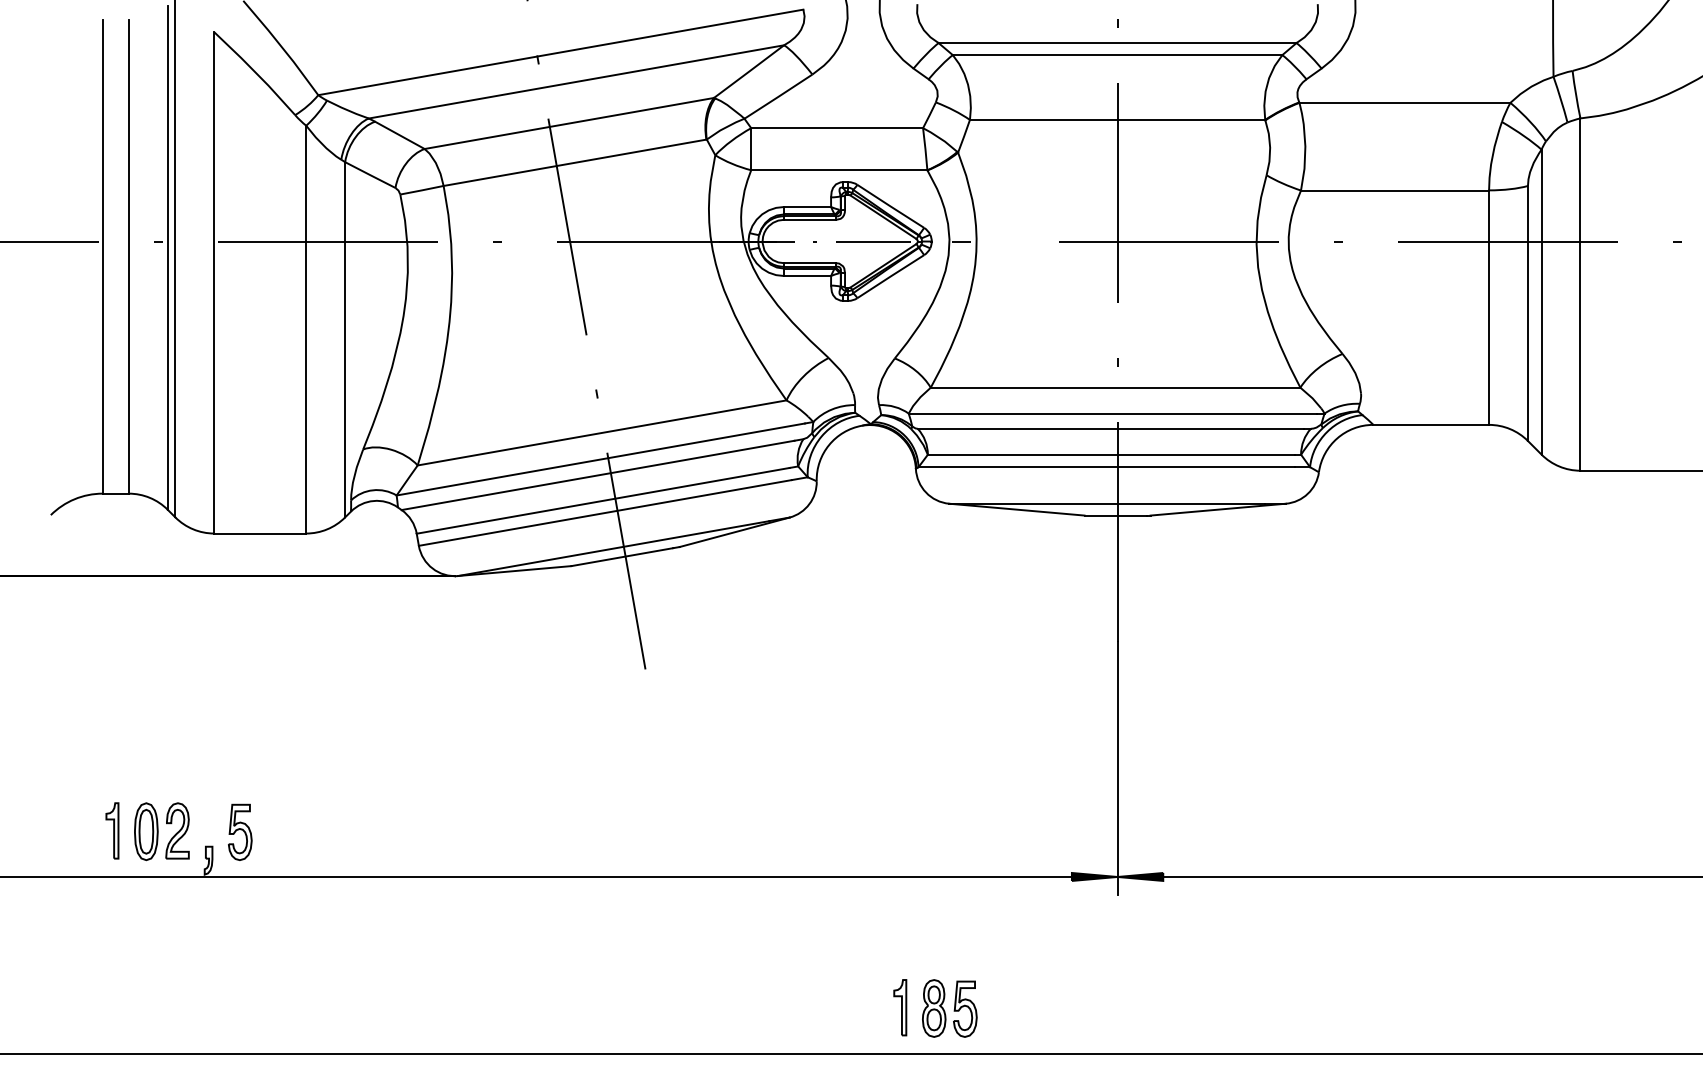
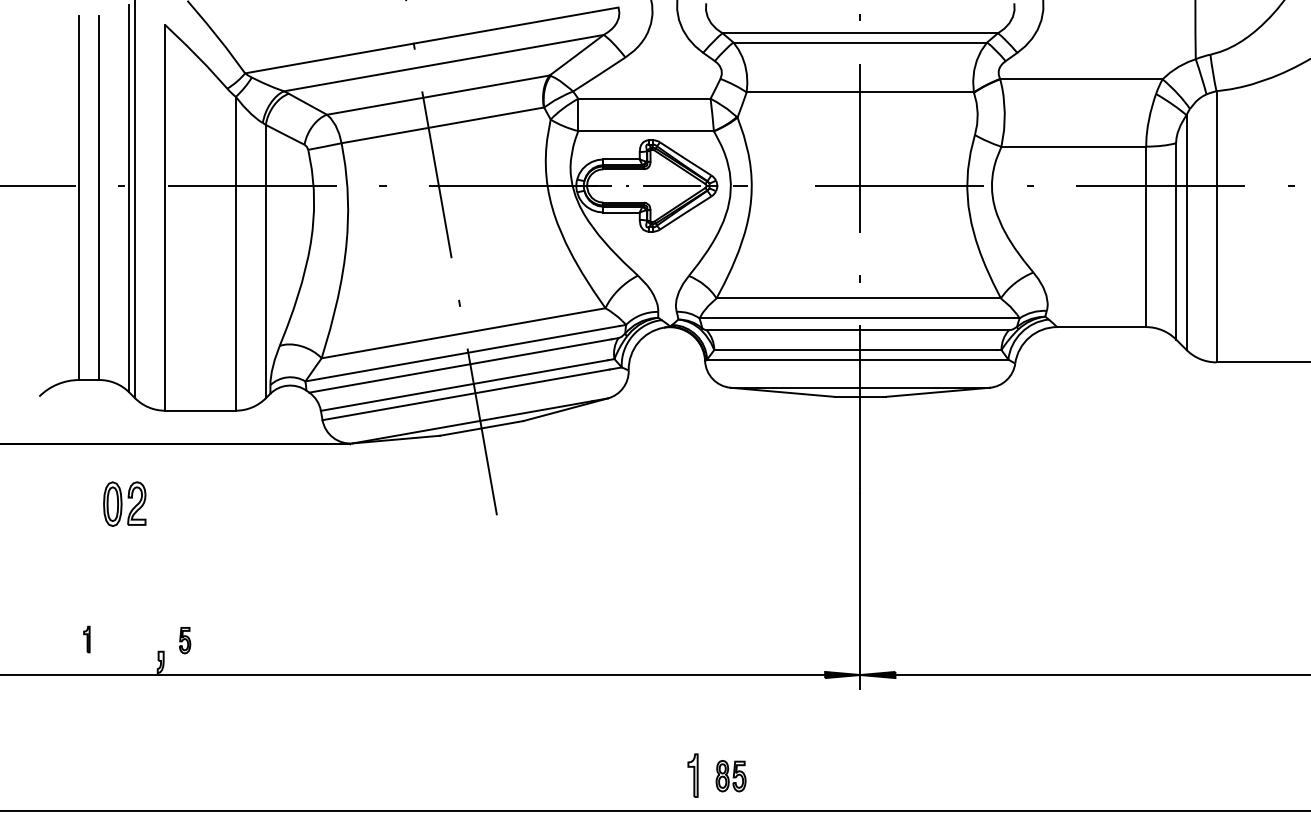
part: (112, 830) -> (86, 639), size x0.6
part: (161, 830) -> (124, 503), moved
part: (239, 832) -> (184, 640), size x0.6
part: (948, 1007) -> (730, 775), size x0.7

